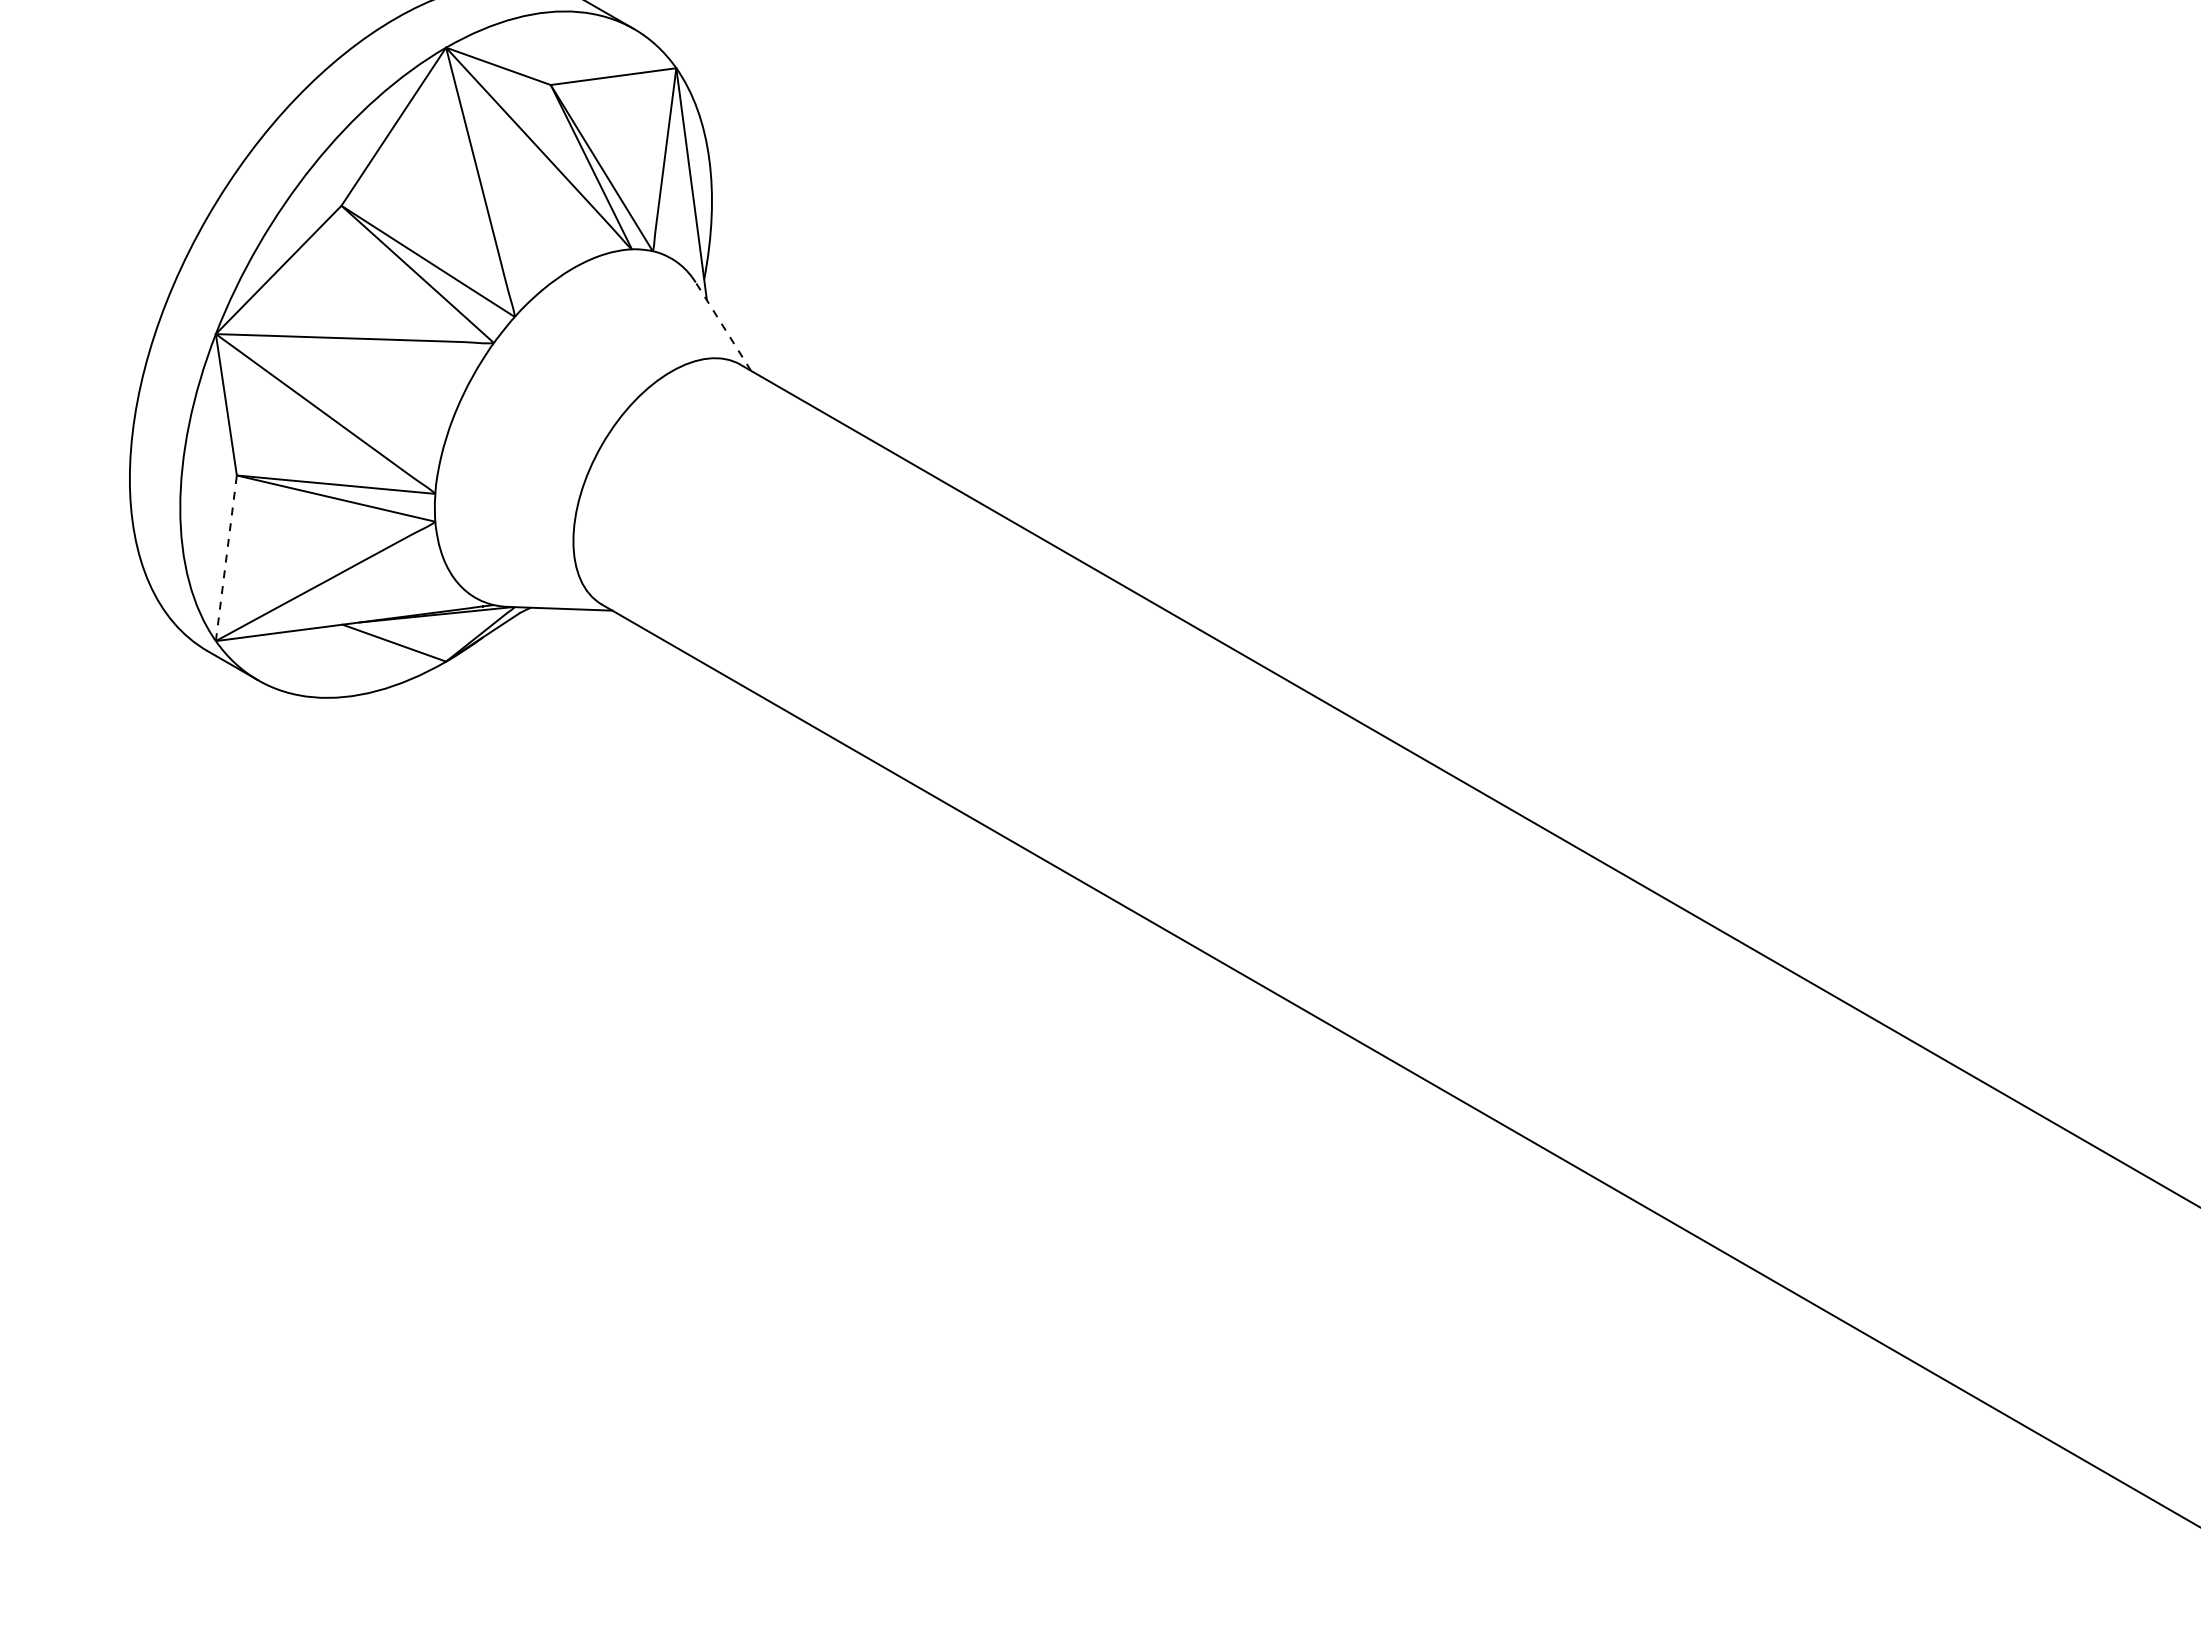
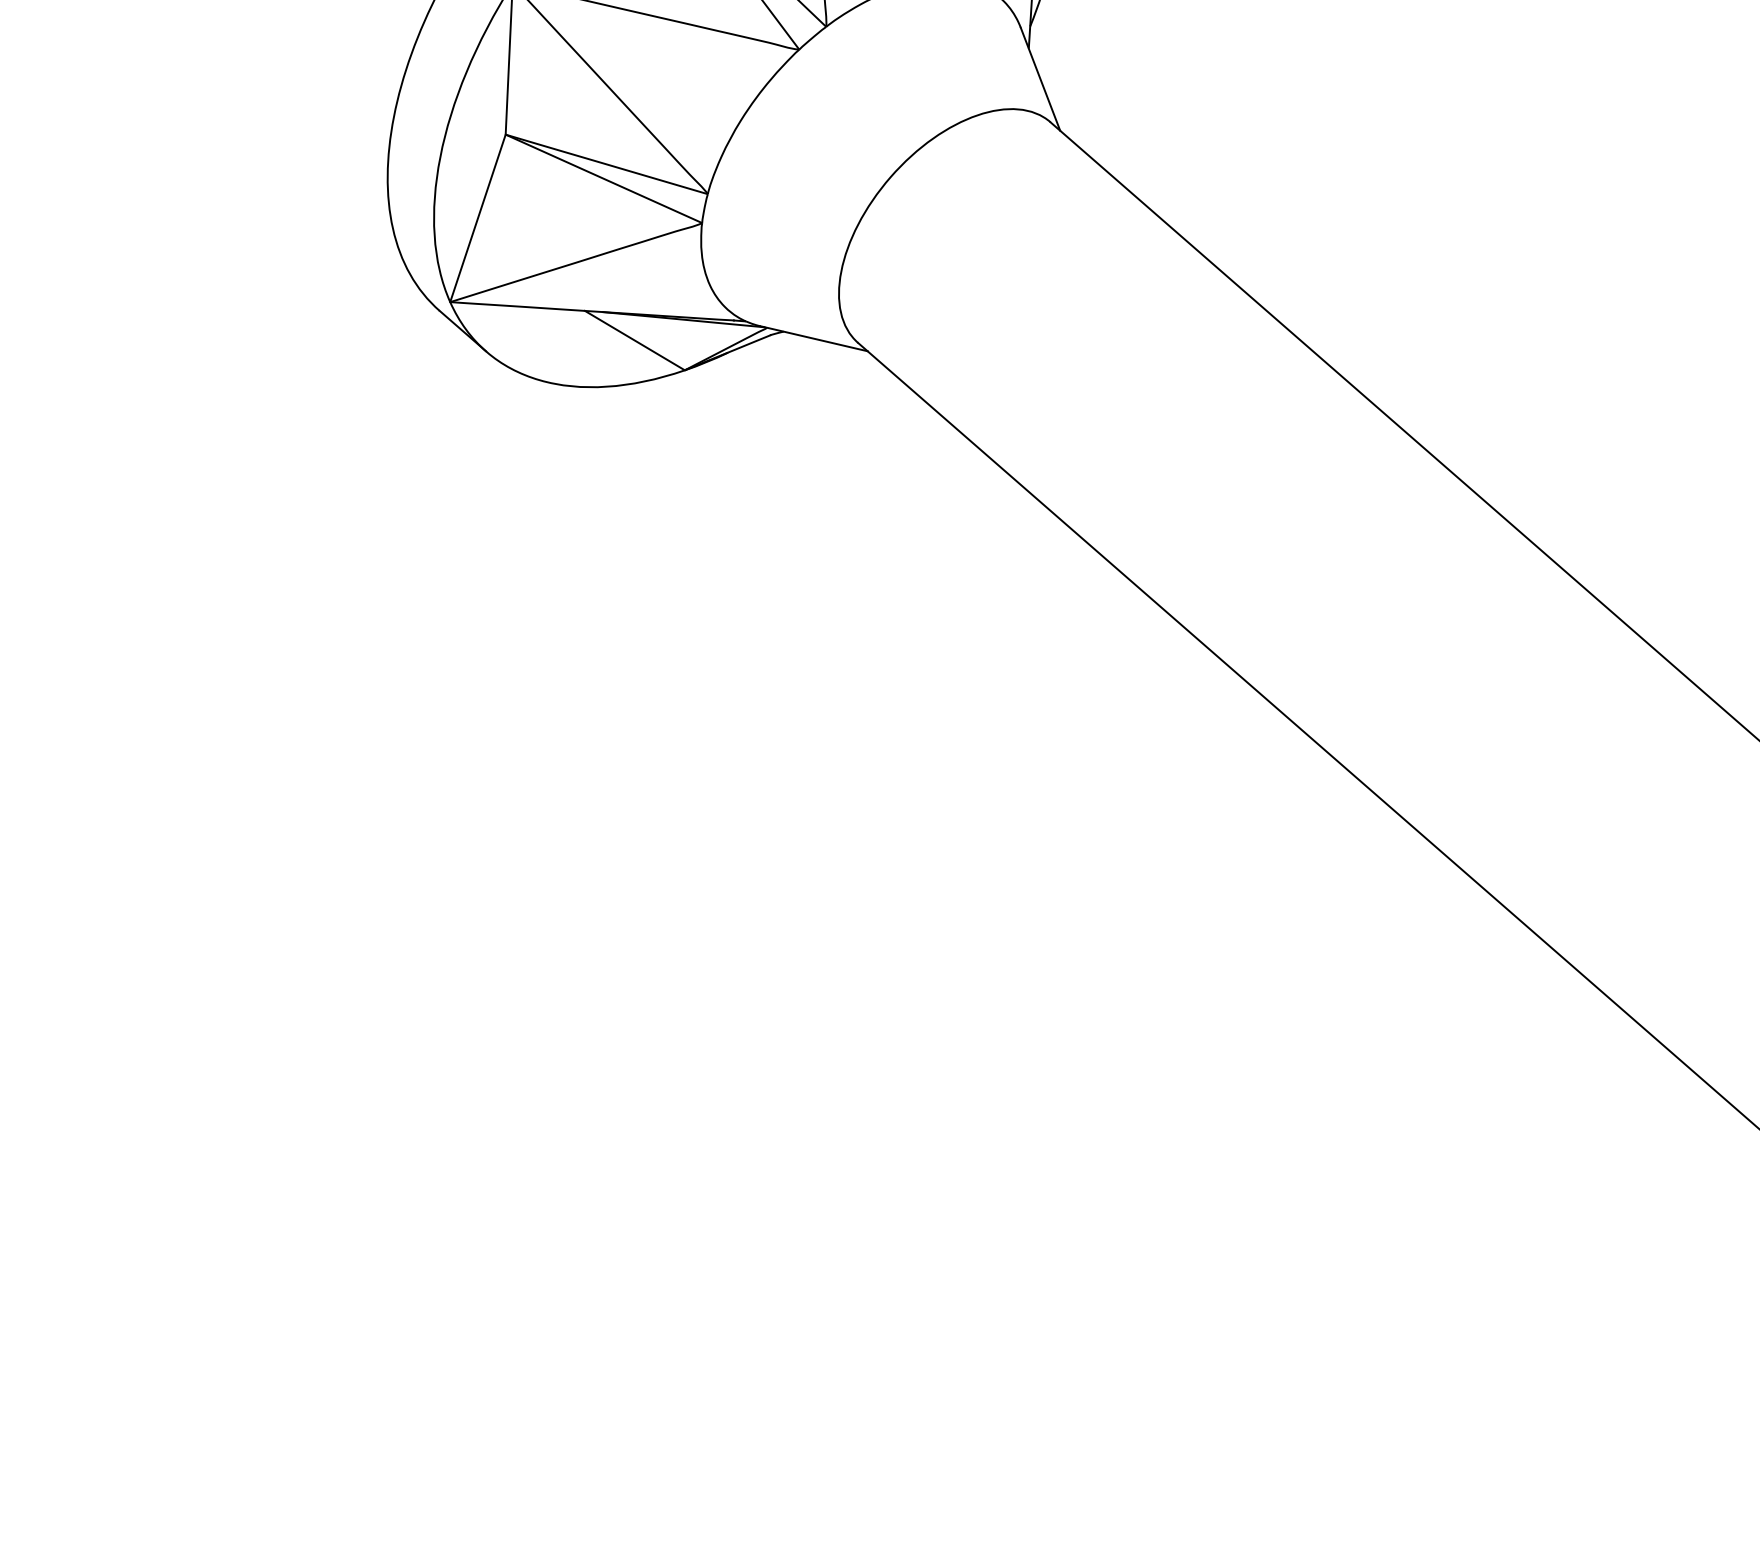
line: (723, 326) -> (1040, 79), dashed -> solid
line: (226, 557) -> (478, 217), dashed -> solid

